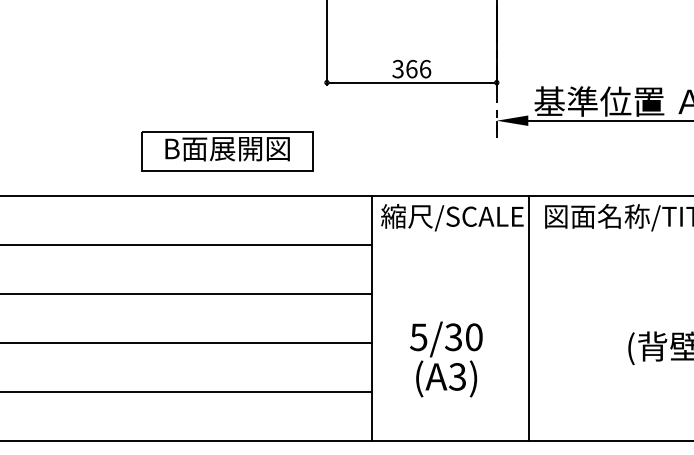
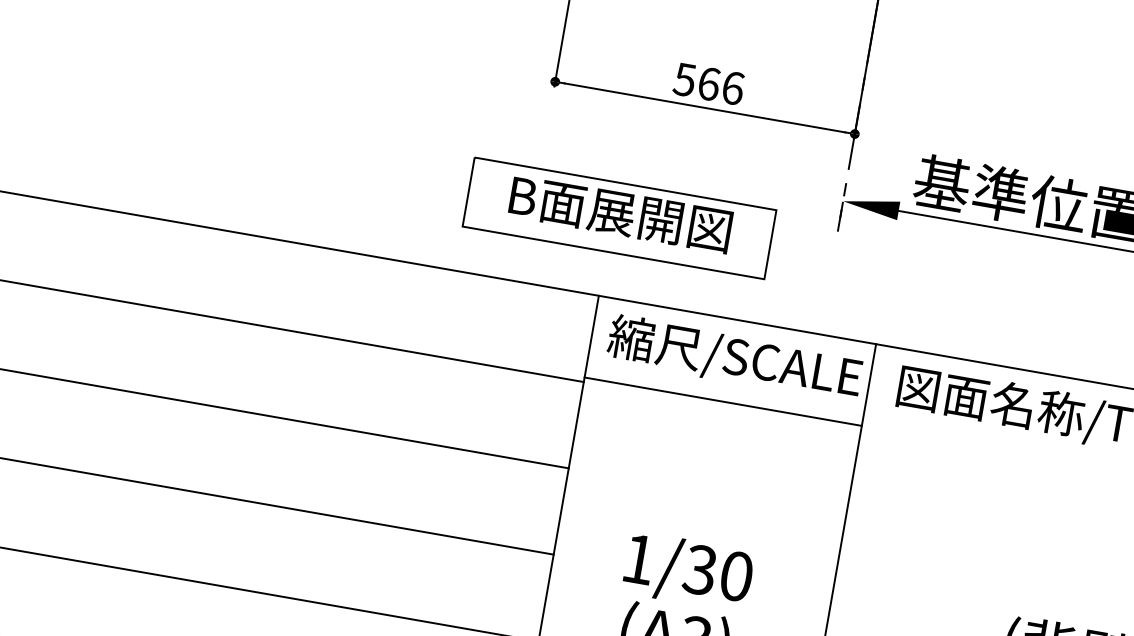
text: (398, 68) -> (685, 78), 366 -> 566
part: (227, 151) -> (619, 218), moved
line: (449, 242) -> (722, 401), added
text: (418, 337) -> (638, 559), 5/30 -> 1/30

